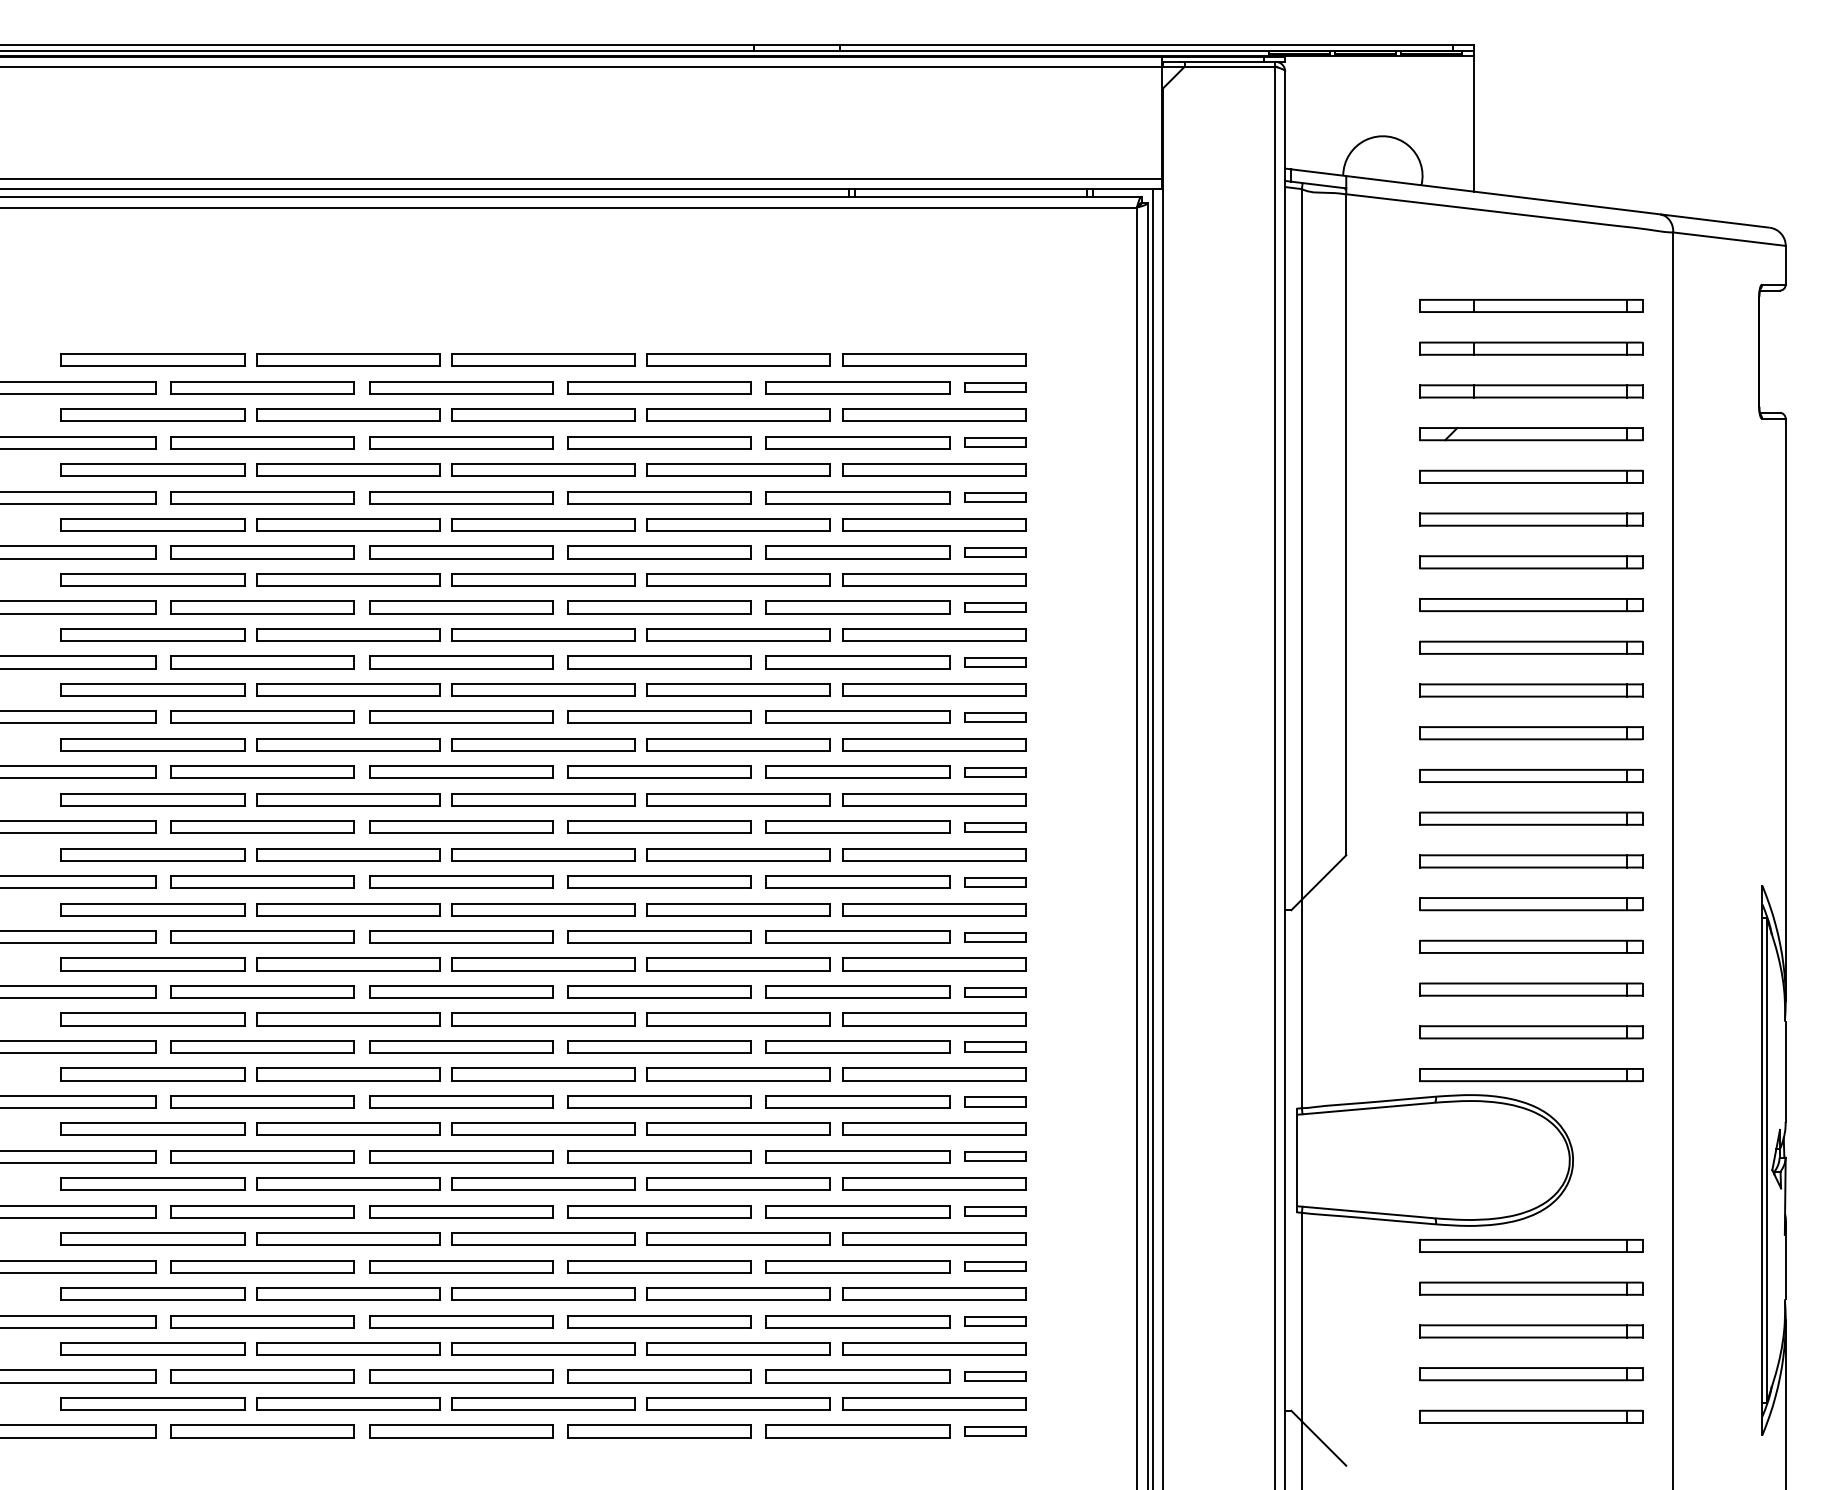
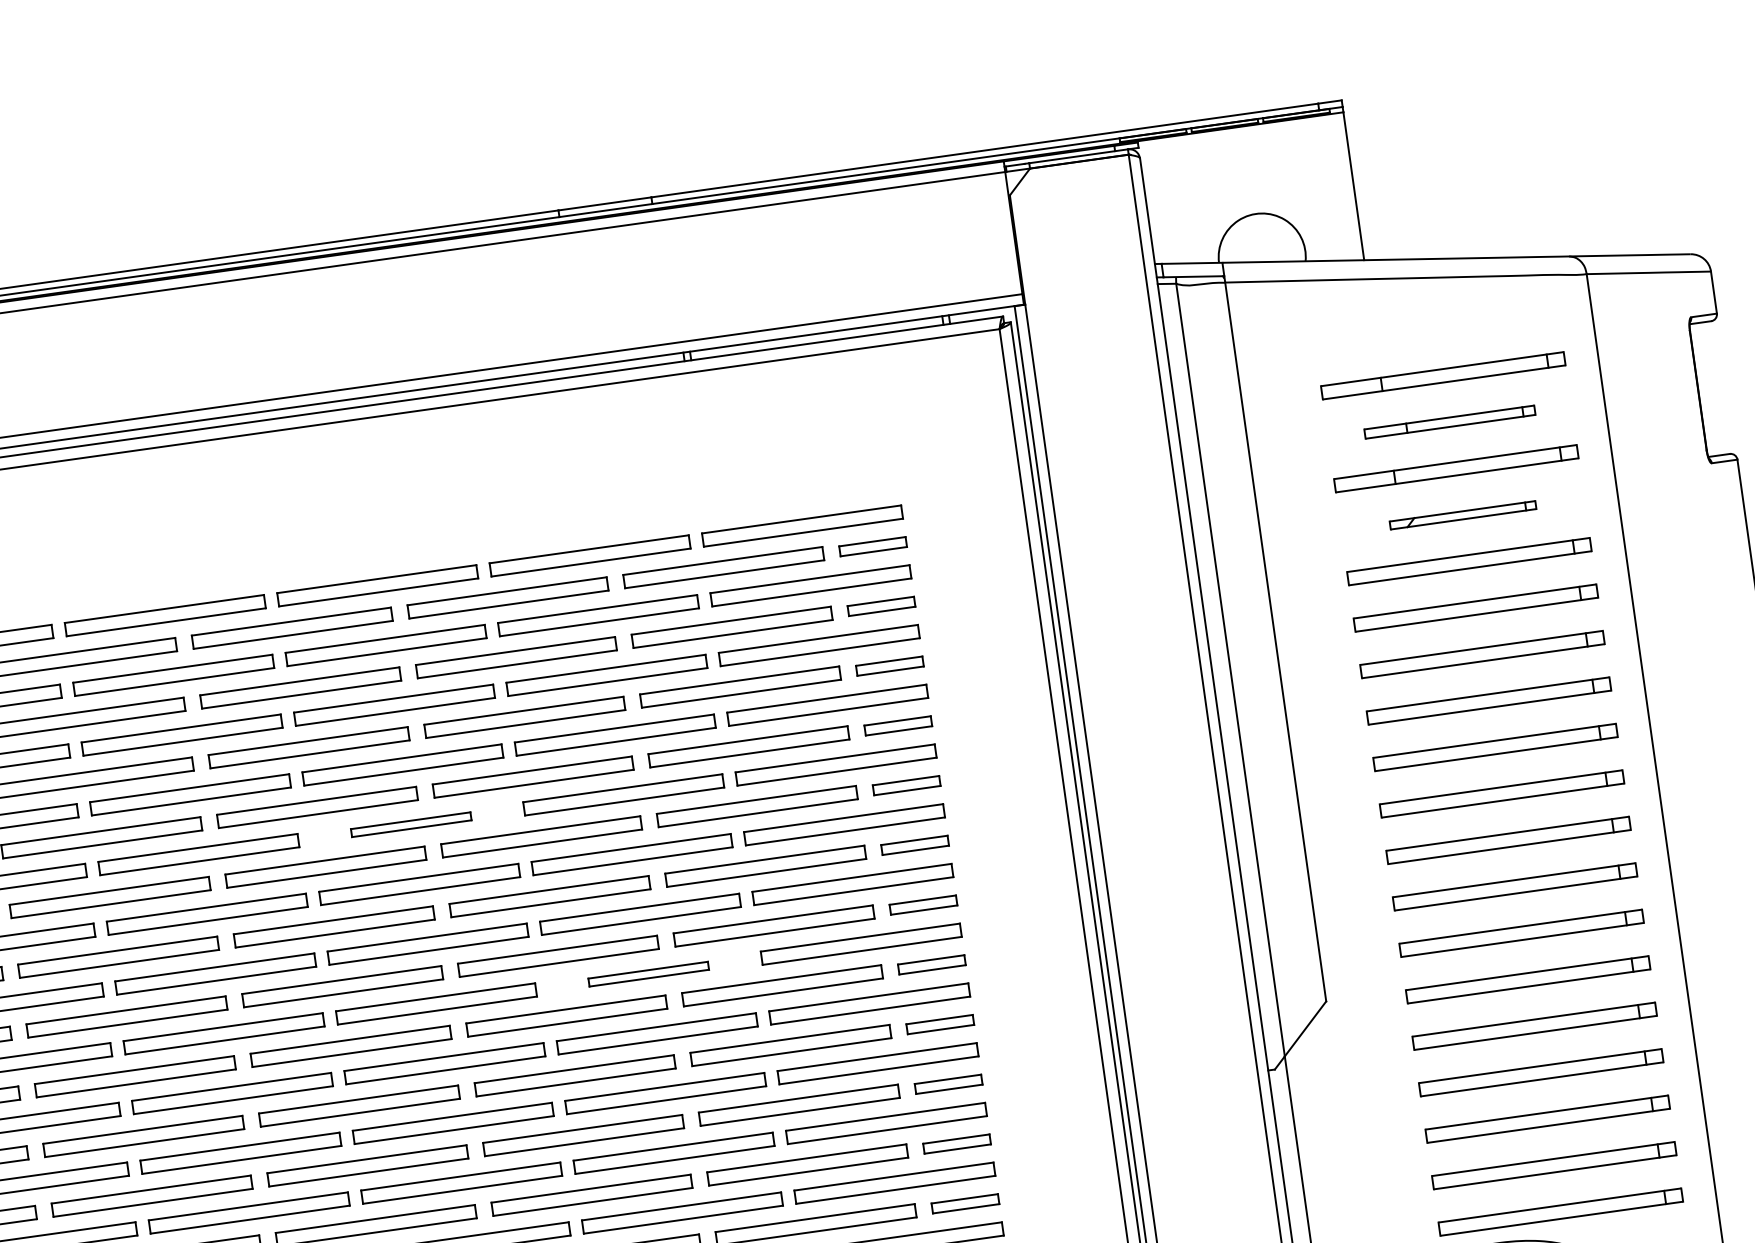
part: (1531, 348) -> (1450, 421), size x0.7
part: (1531, 434) -> (1463, 515), size x0.6
part: (543, 579) -> (411, 824), size x0.6
part: (738, 744) -> (648, 973), size x0.6

